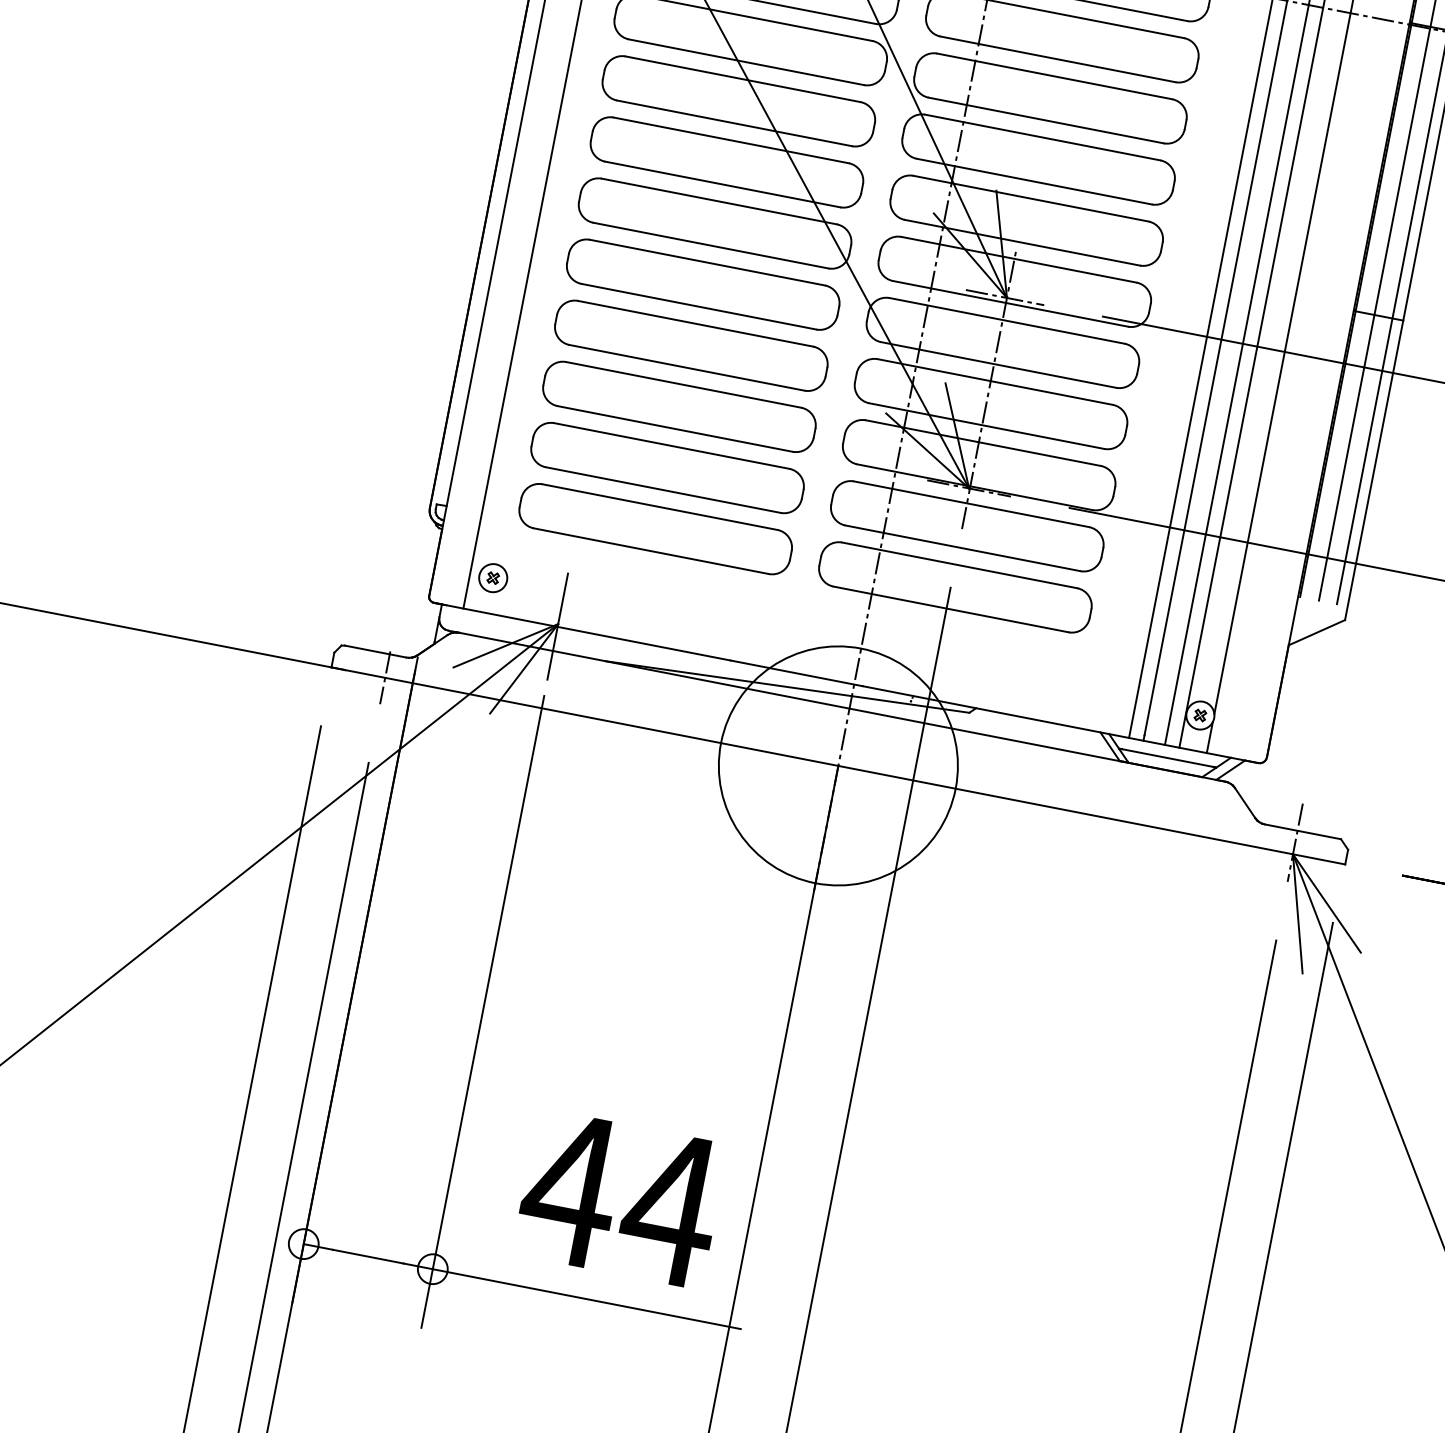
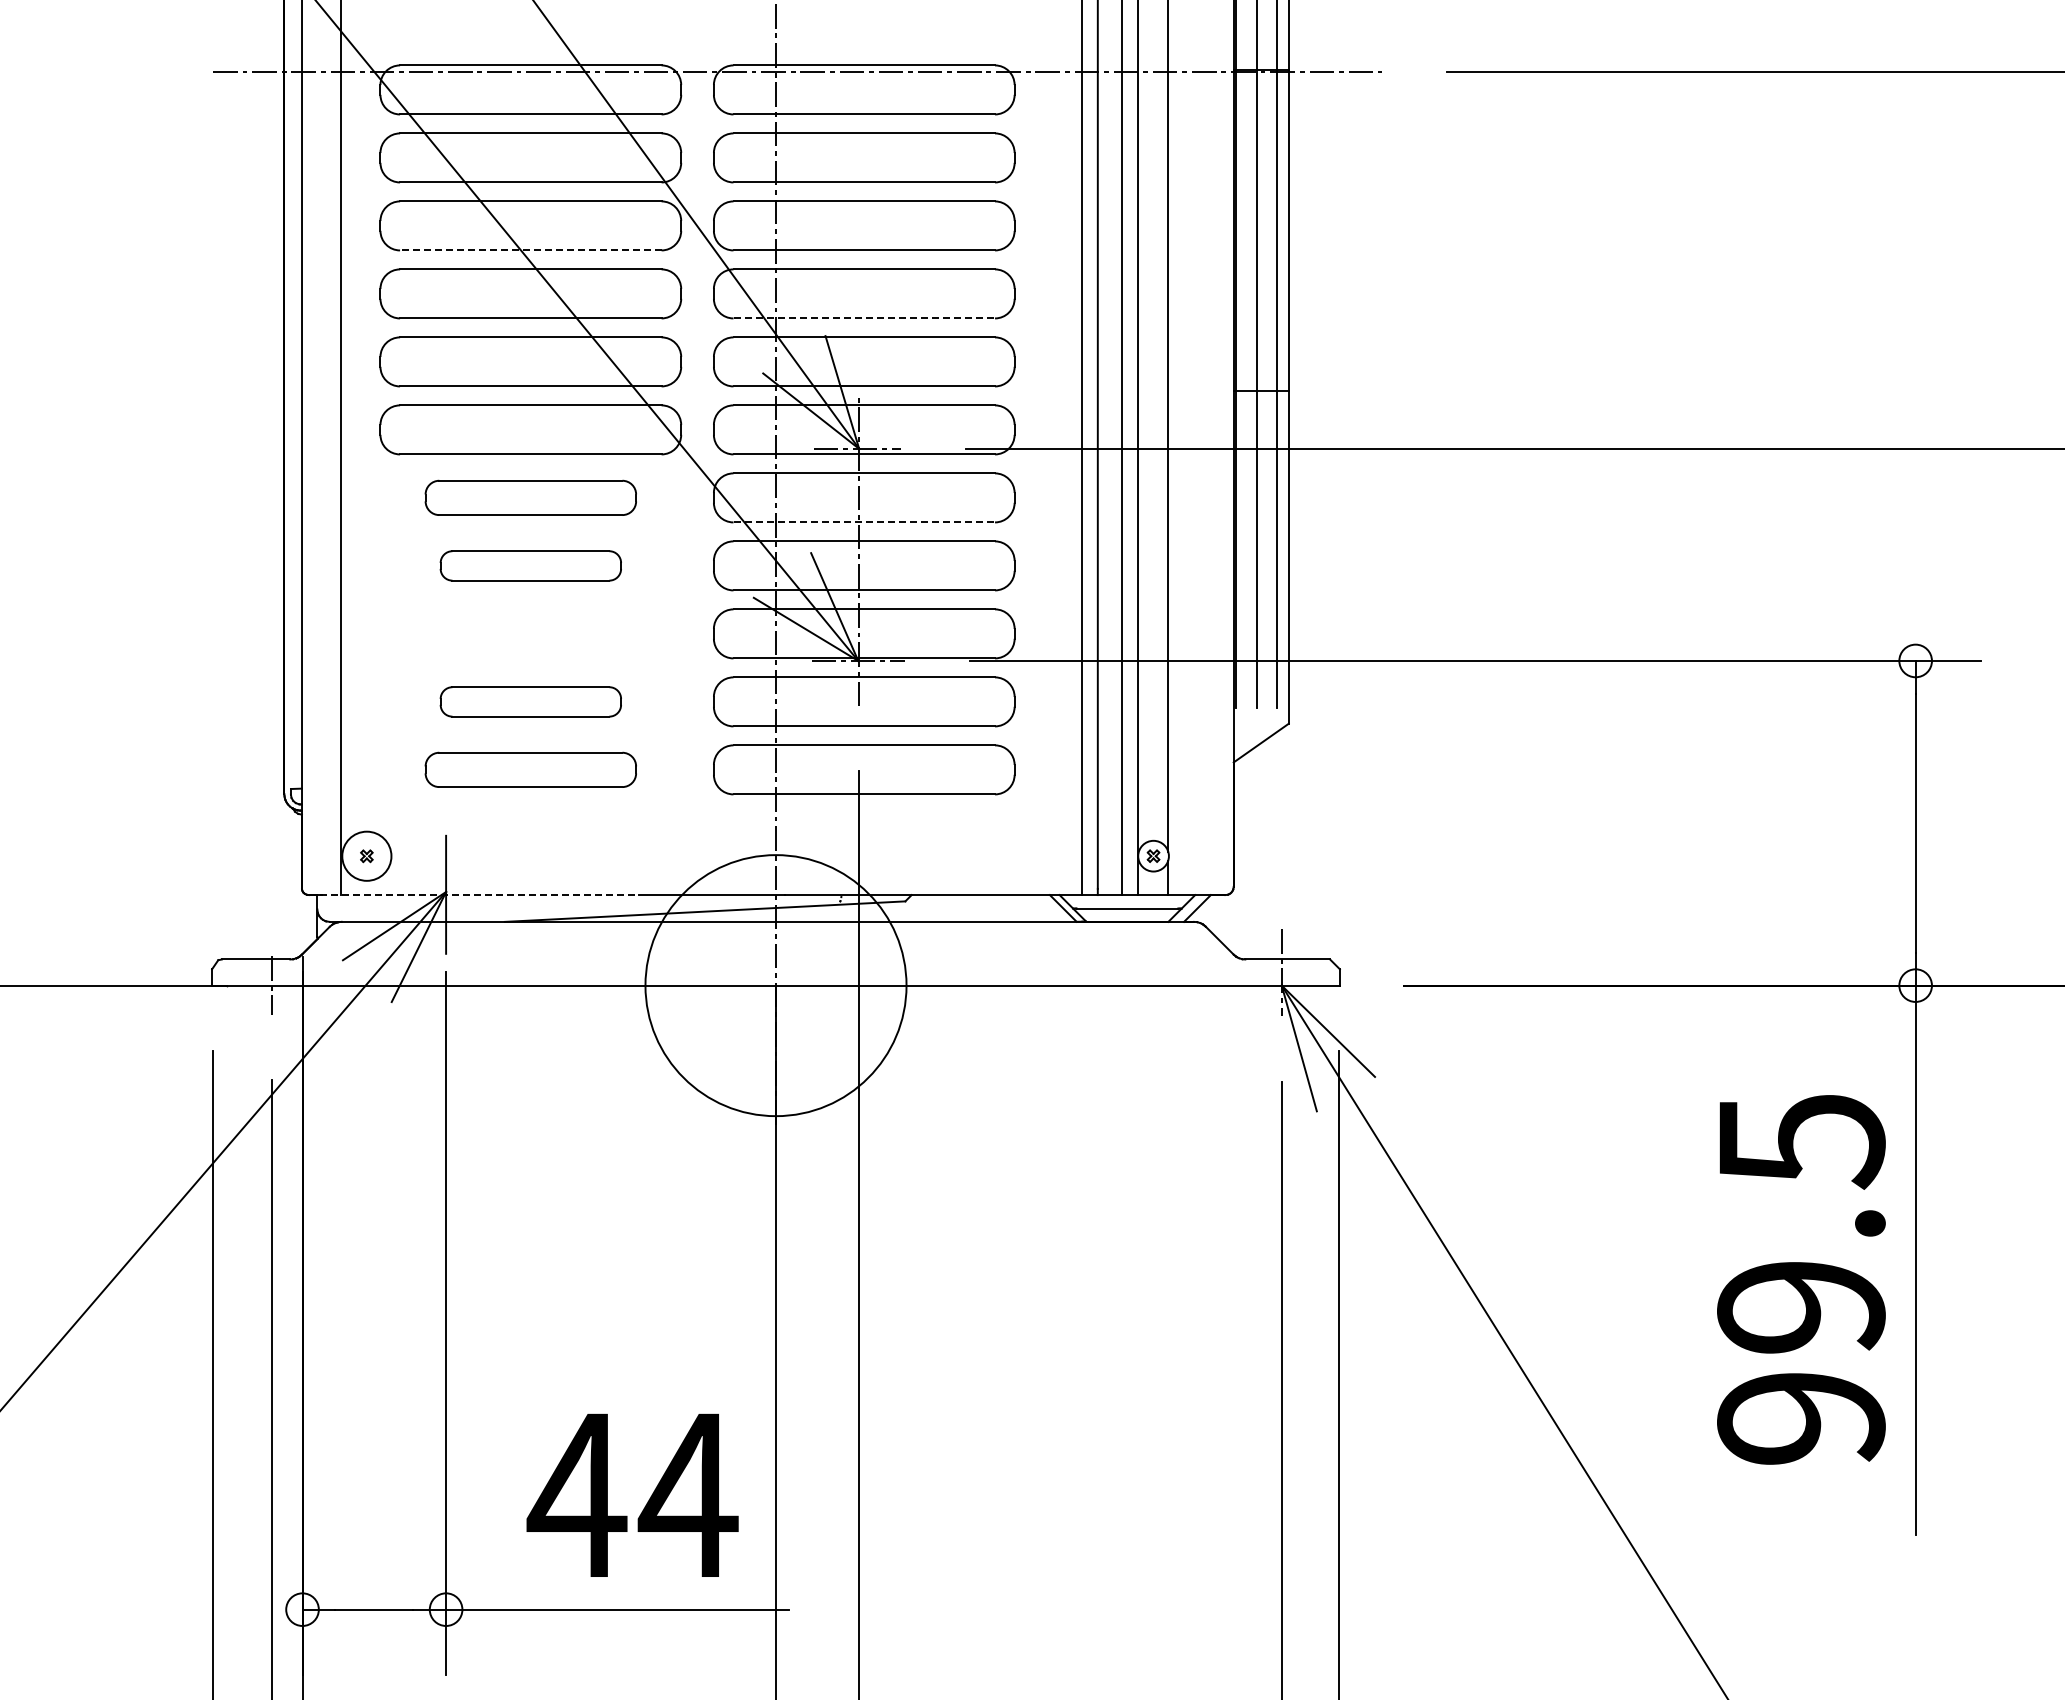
line: (746, 62) -> (530, 250), solid -> dashed
line: (1034, 181) -> (864, 318), solid -> dashed
part: (702, 284) -> (530, 497), size x0.7
part: (691, 345) -> (530, 565), size x0.6
line: (998, 365) -> (864, 522), solid -> dashed
part: (679, 406) -> (530, 633), removed
part: (667, 467) -> (530, 701), size x0.6
part: (655, 528) -> (530, 769), size x0.7
circle: (493, 577) -> (366, 855), size x1.6
line: (582, 632) -> (473, 895), solid -> dashed

